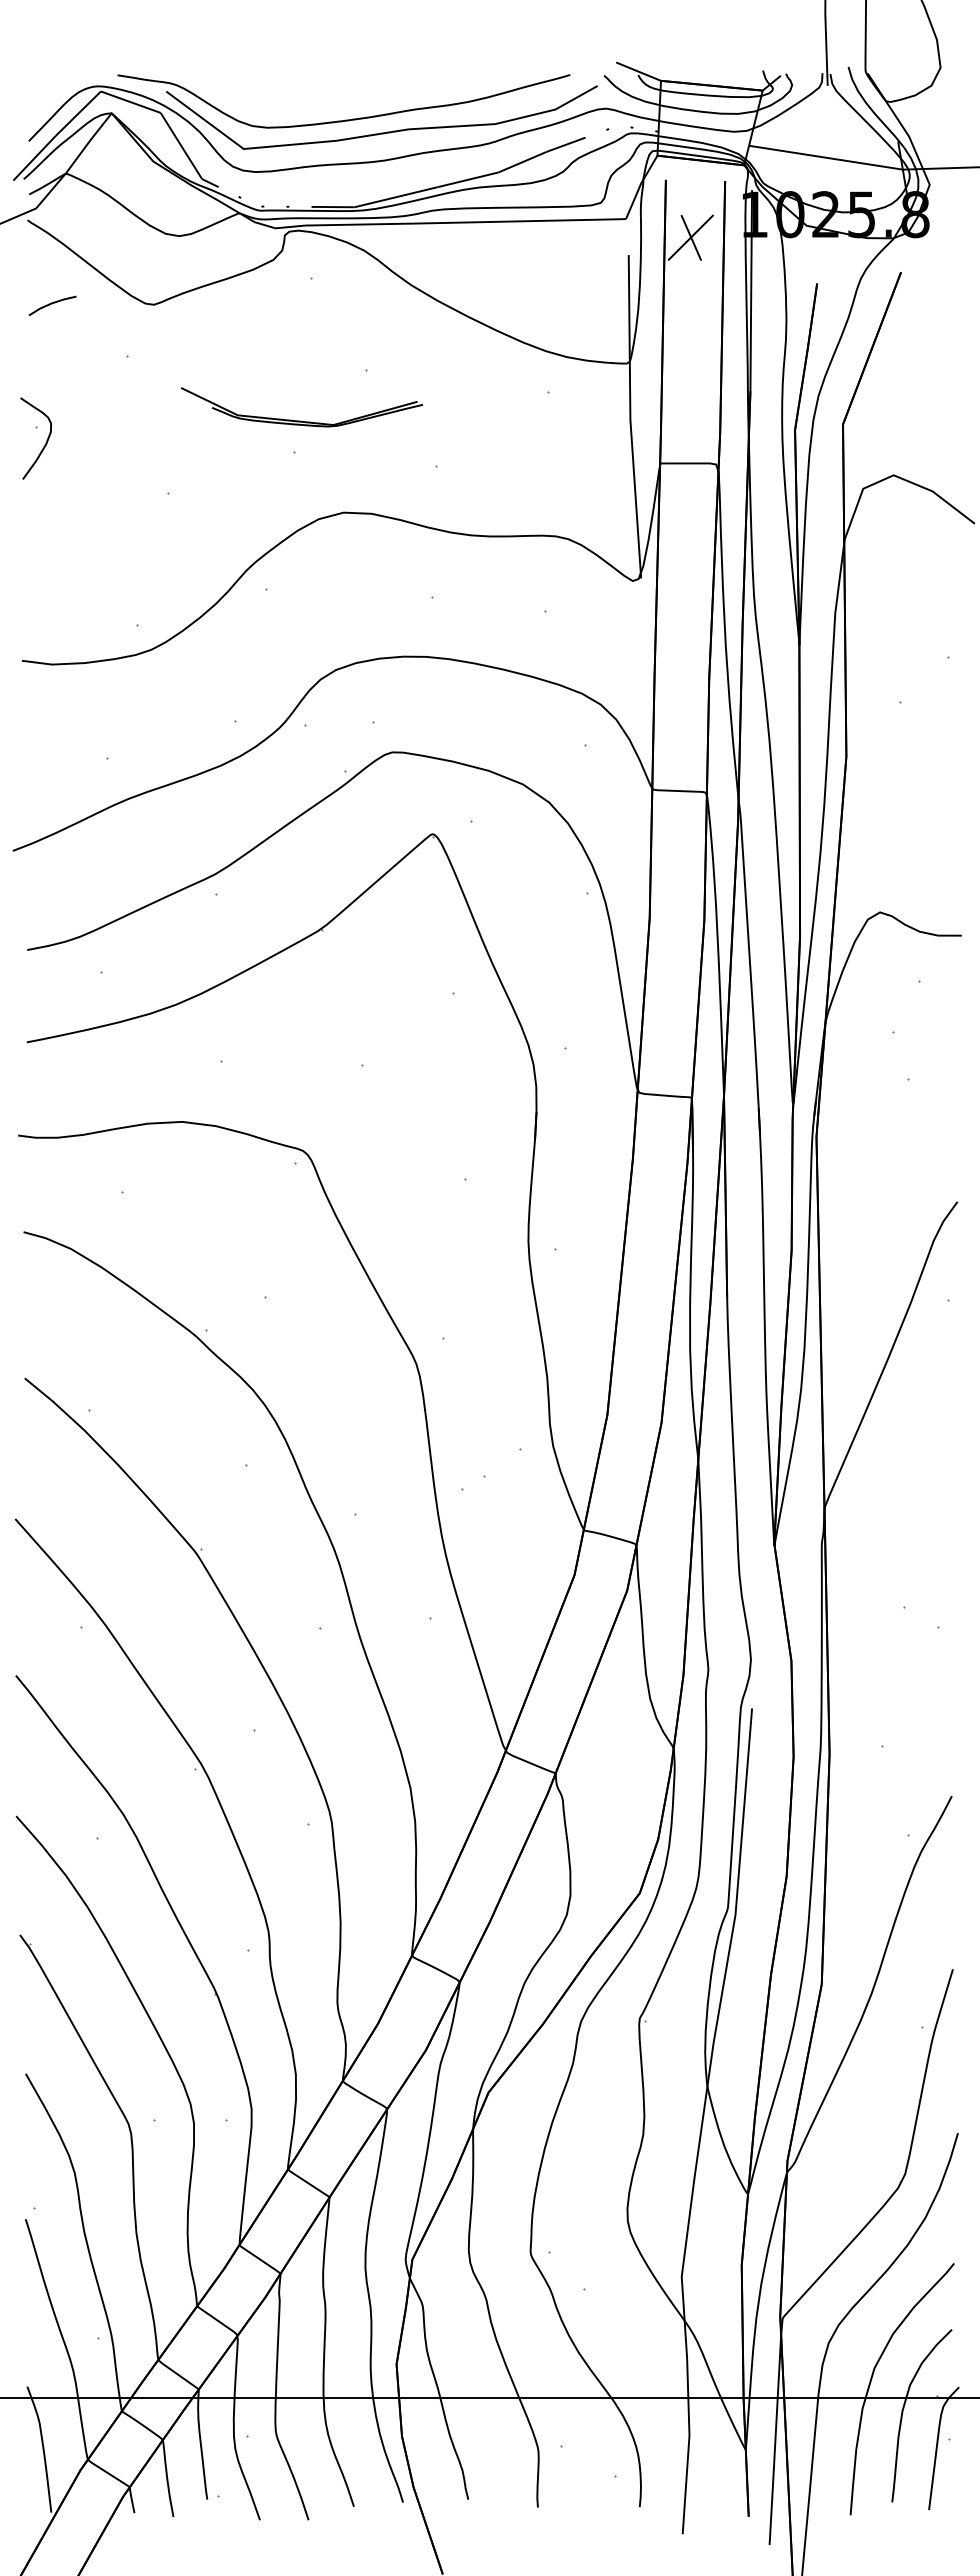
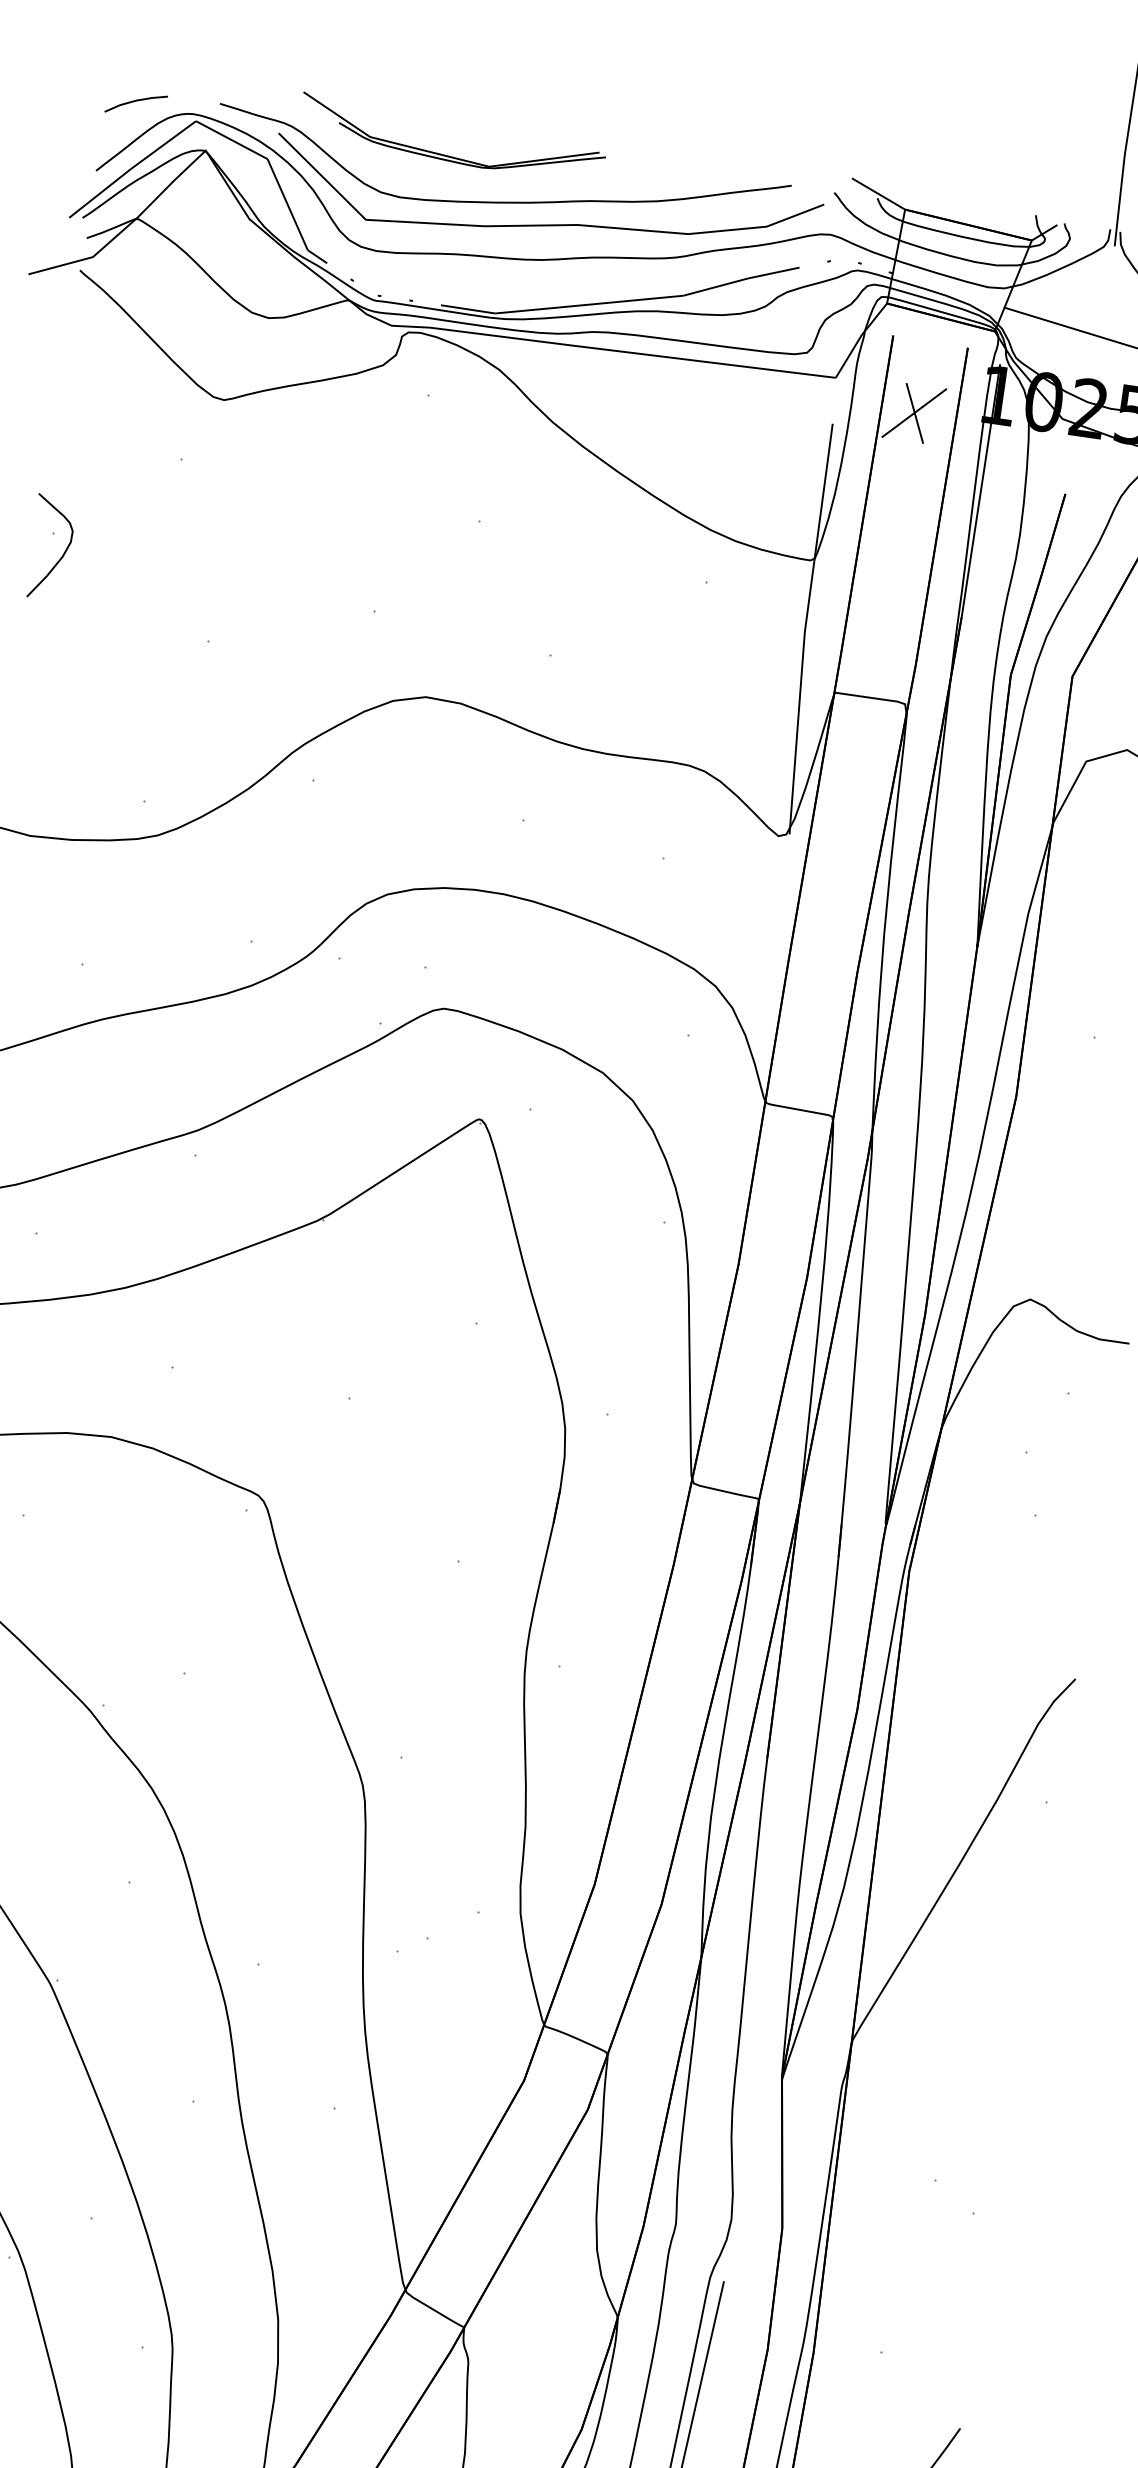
line: (52, 304) -> (136, 102), moved
part: (301, 420) -> (449, 155), moved

